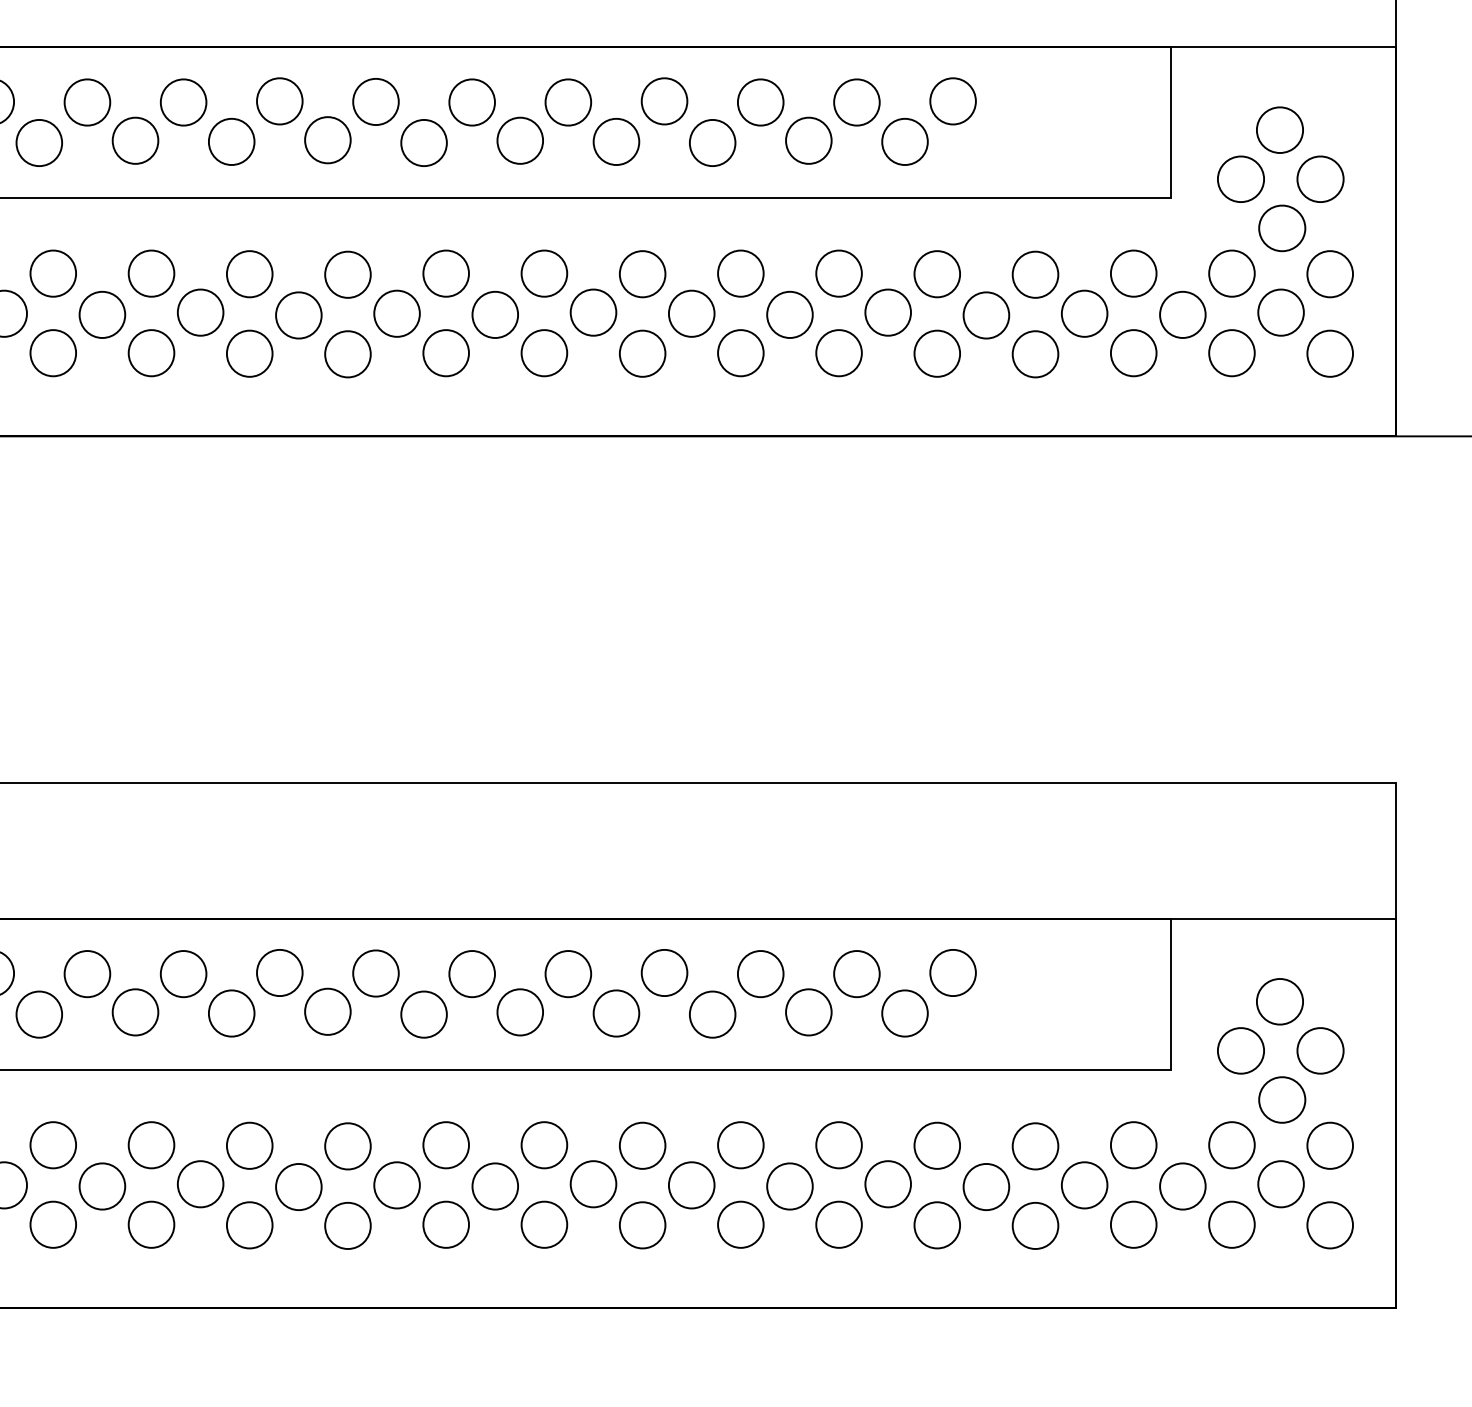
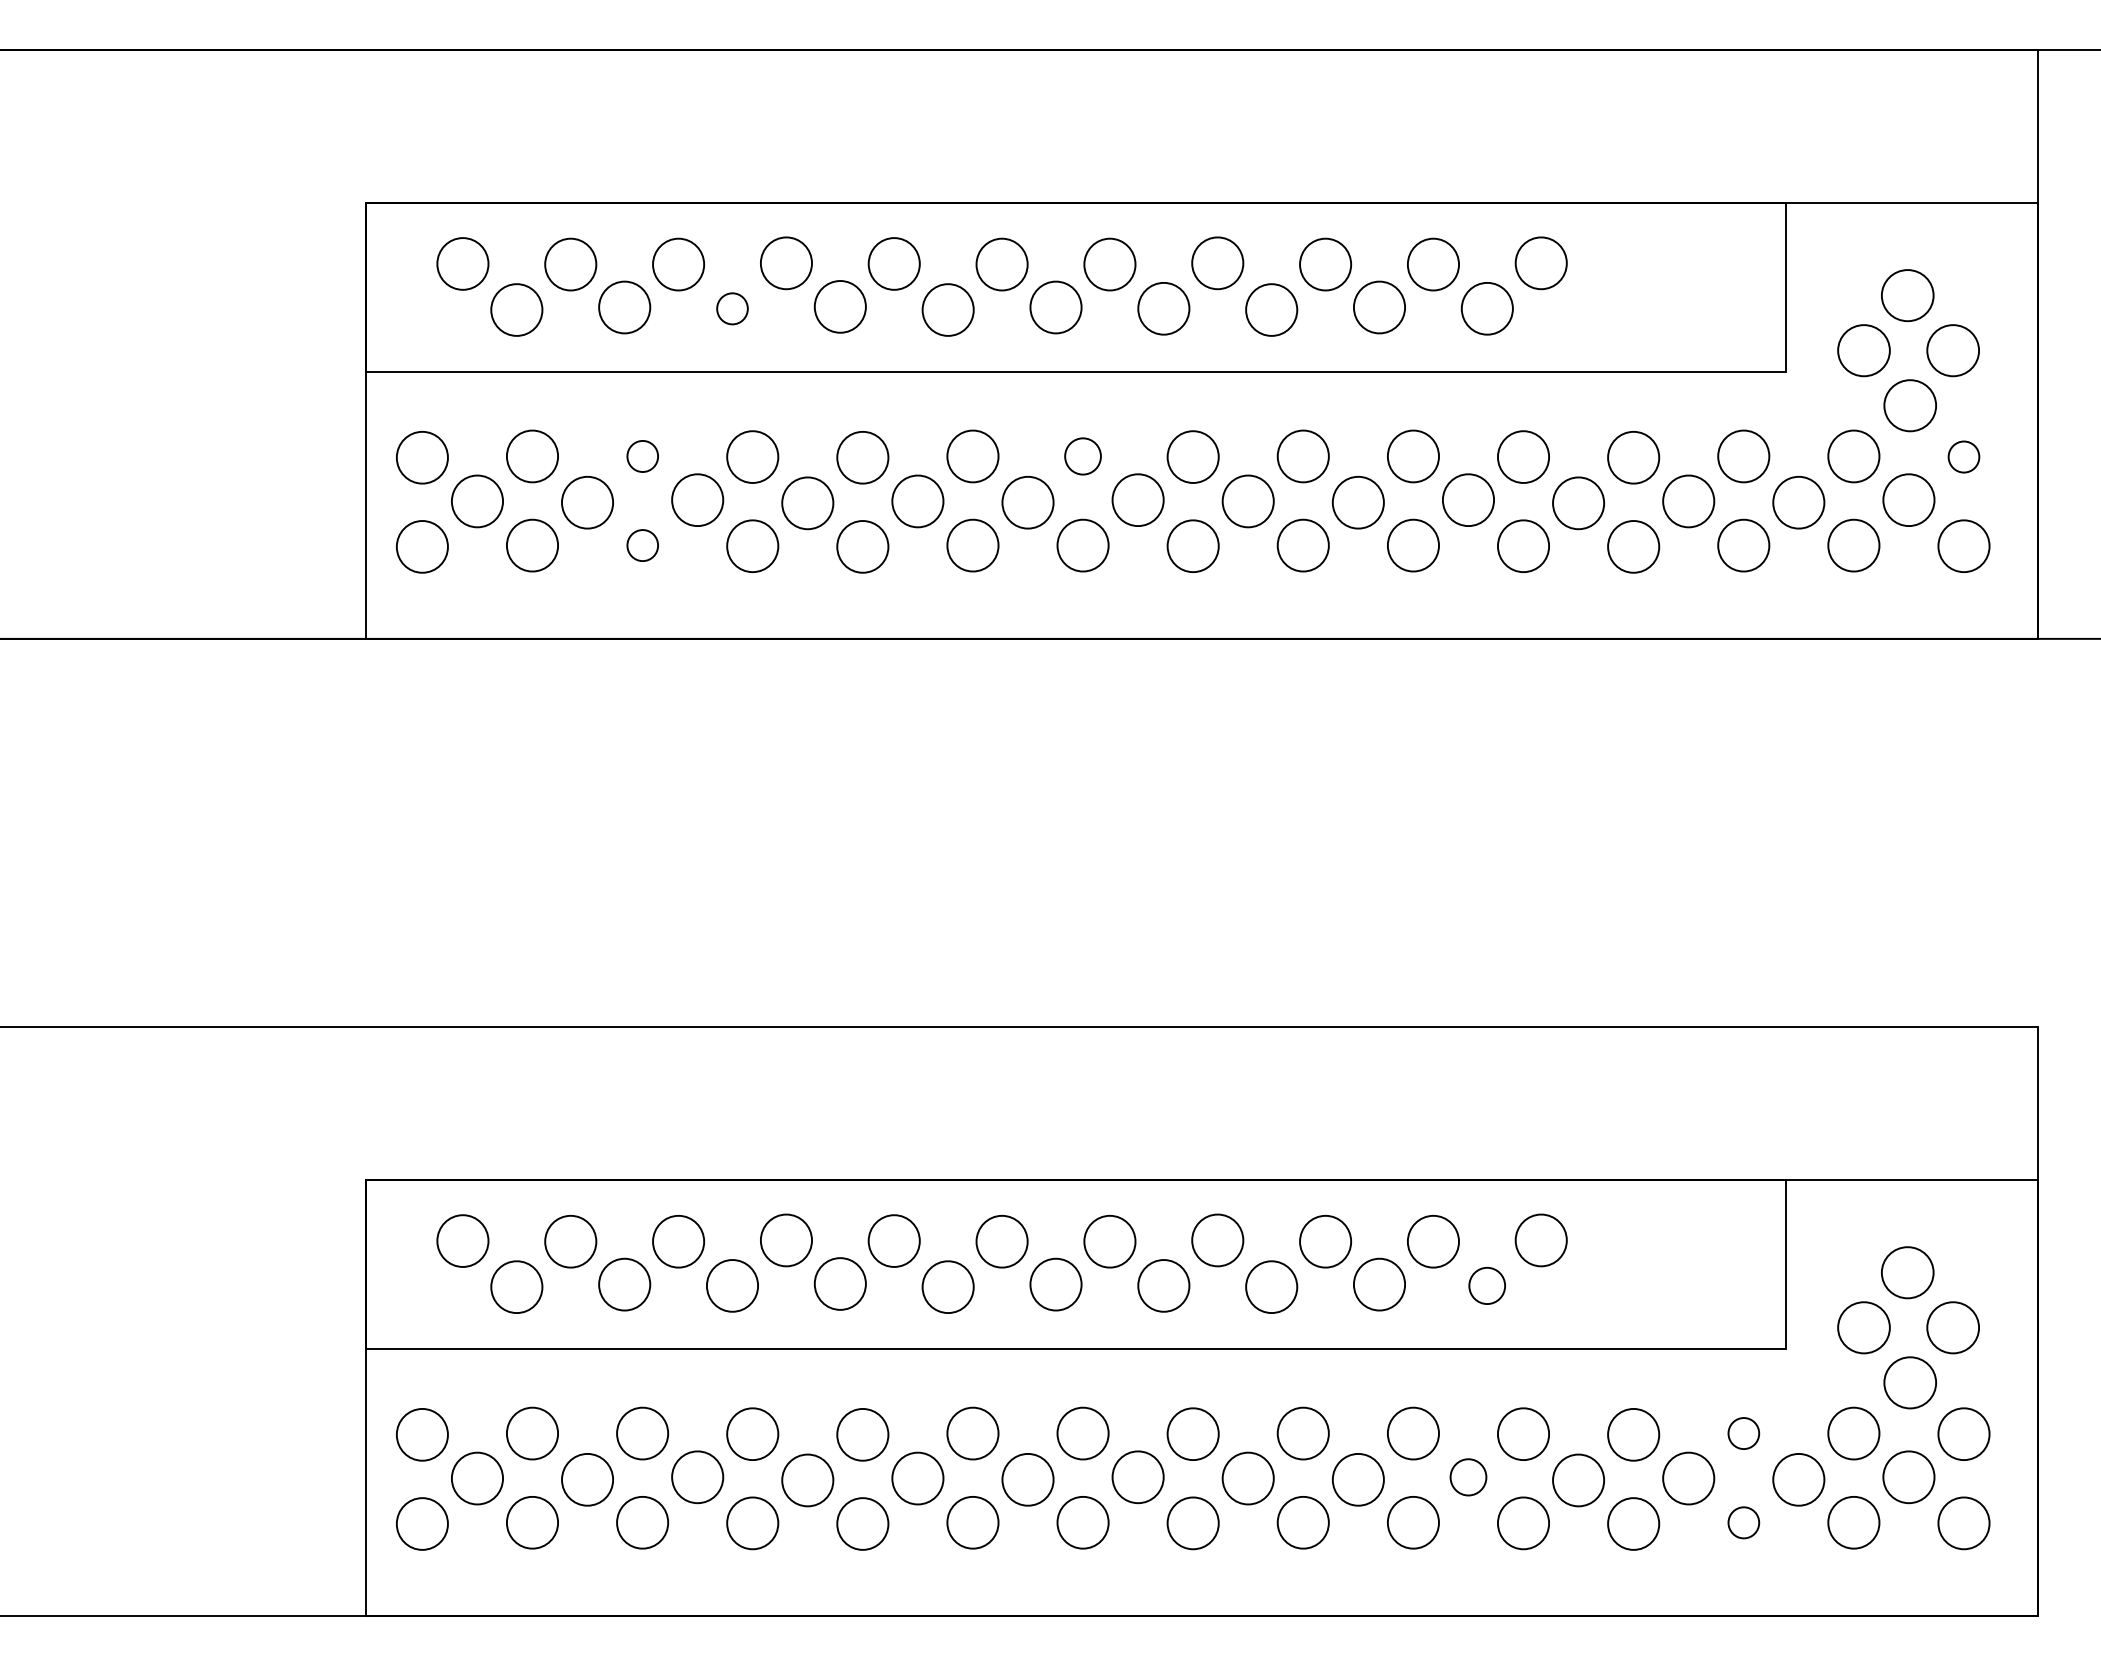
part: (231, 141) -> (732, 308), size x0.6
part: (151, 273) -> (642, 456), size x0.6
part: (543, 273) -> (1082, 456), size x0.7
part: (1329, 273) -> (1963, 456), size x0.6
part: (151, 353) -> (642, 545), size x0.6
part: (904, 1013) -> (1486, 1285), size x0.7
part: (1133, 1145) -> (1743, 1433), size x0.6
part: (888, 1184) -> (1468, 1477), size x0.7
part: (1133, 1224) -> (1743, 1522), size x0.6

